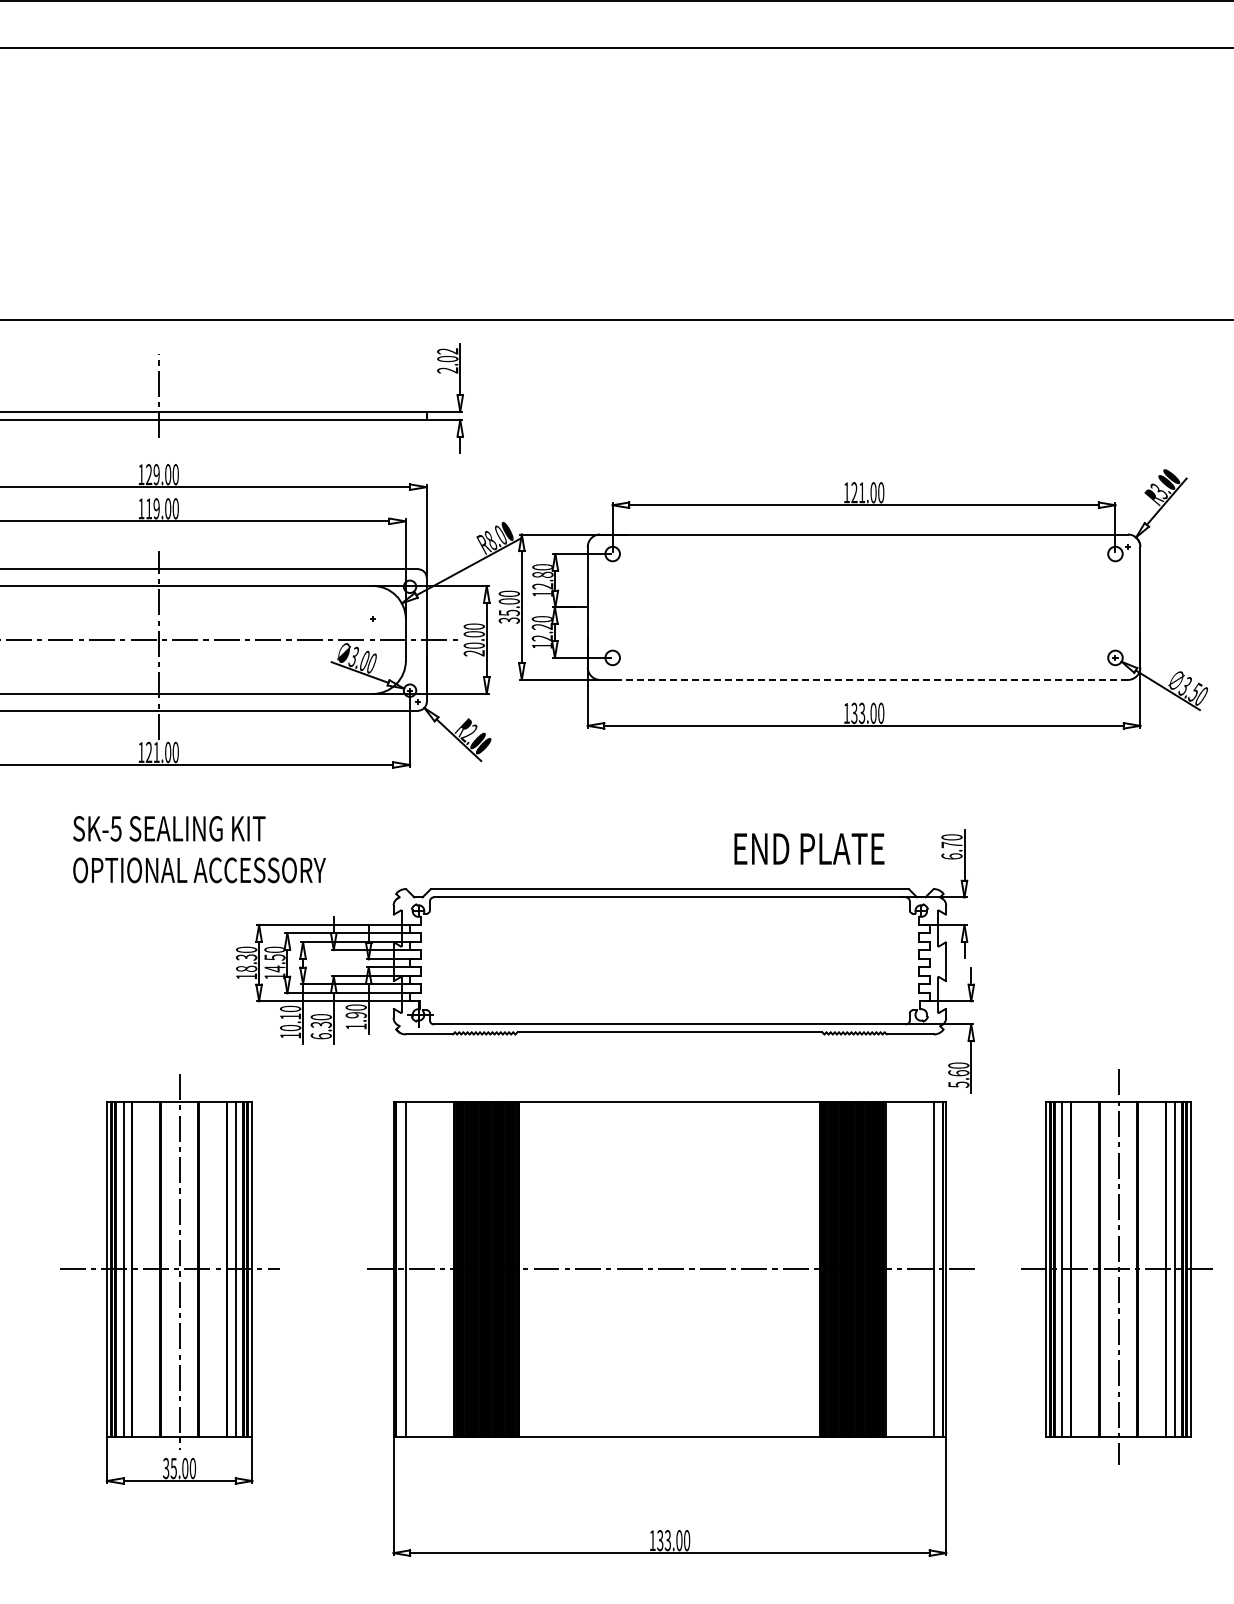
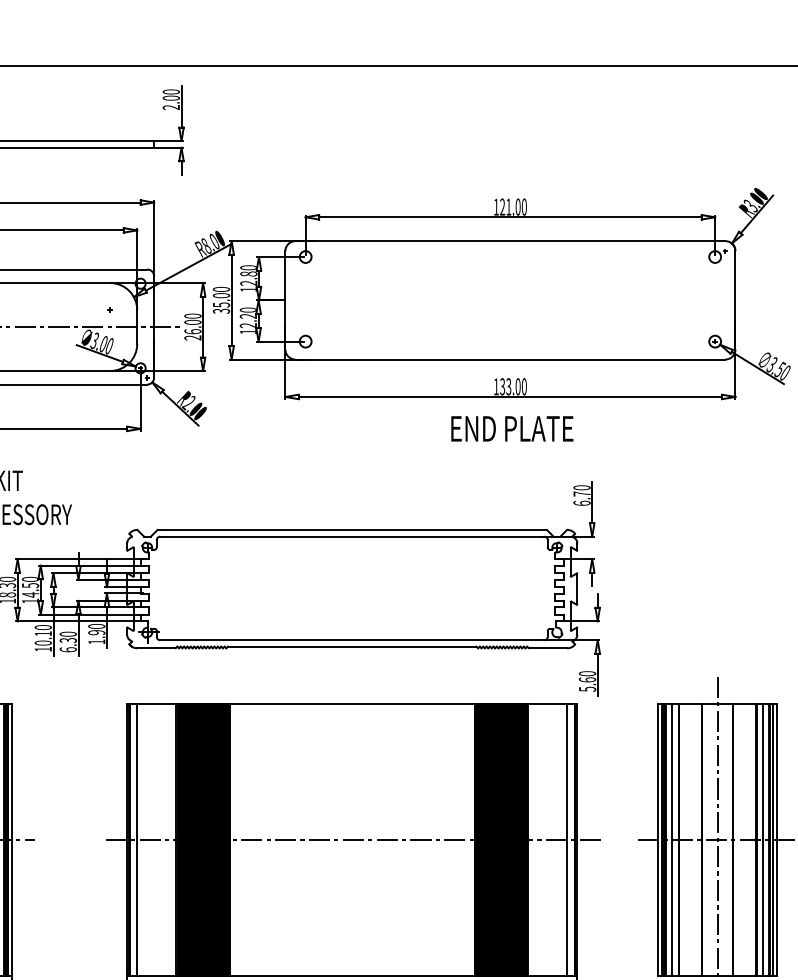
text: (447, 351) -> (171, 92), 2.02 -> 2.00
text: (473, 645) -> (192, 331), 20.00 -> 26.00
line: (864, 679) -> (510, 359), dashed -> solid
text: (809, 848) -> (512, 428), moved

